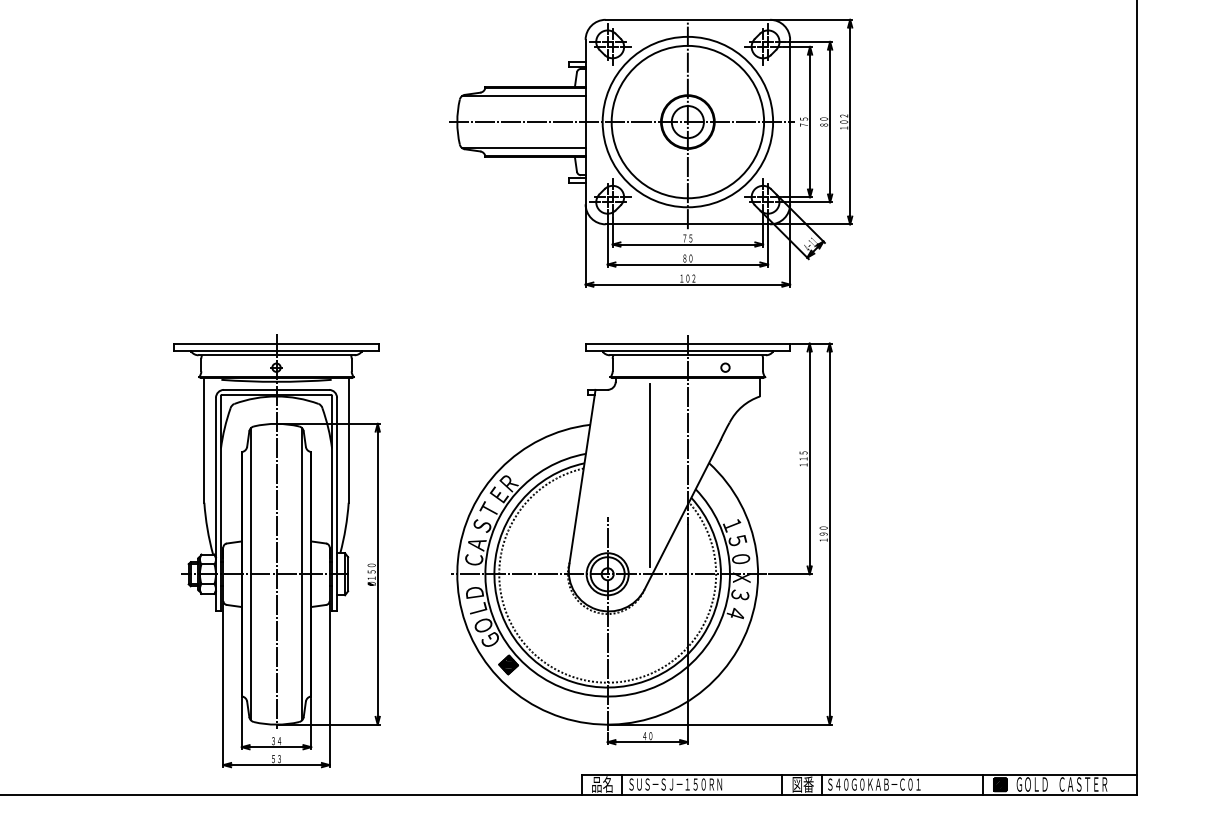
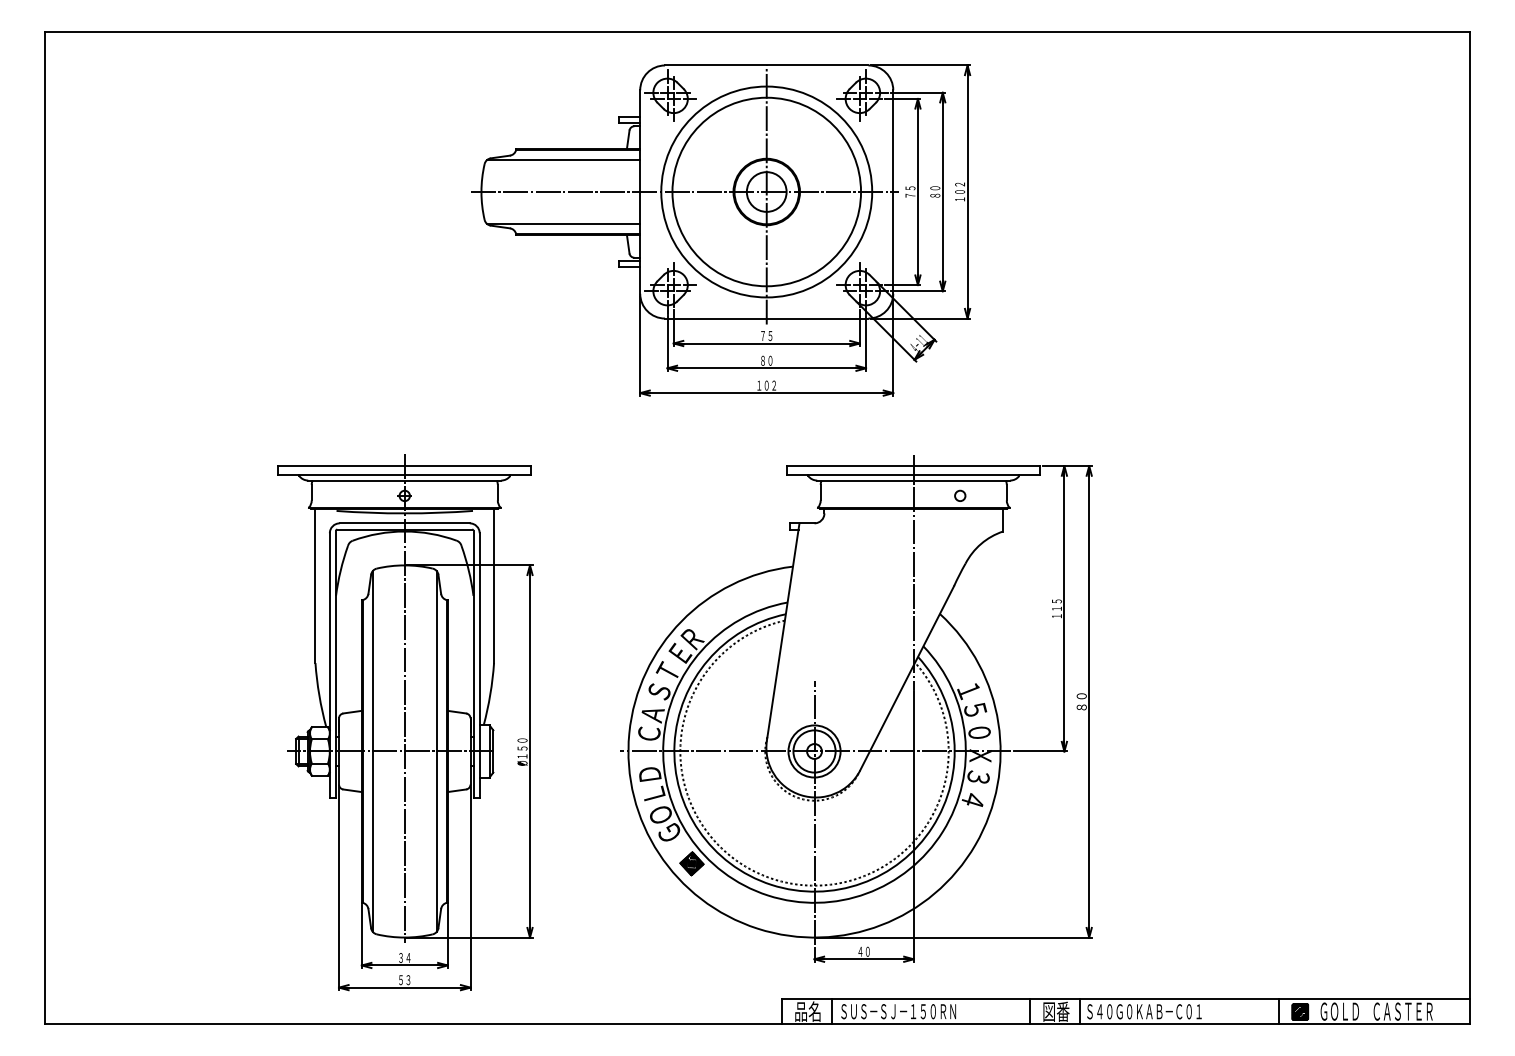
part: (651, 153) -> (721, 230), moved
line: (649, 475) -> (866, 629), removed
text: (823, 533) -> (1081, 701), １９０ -> ８０

